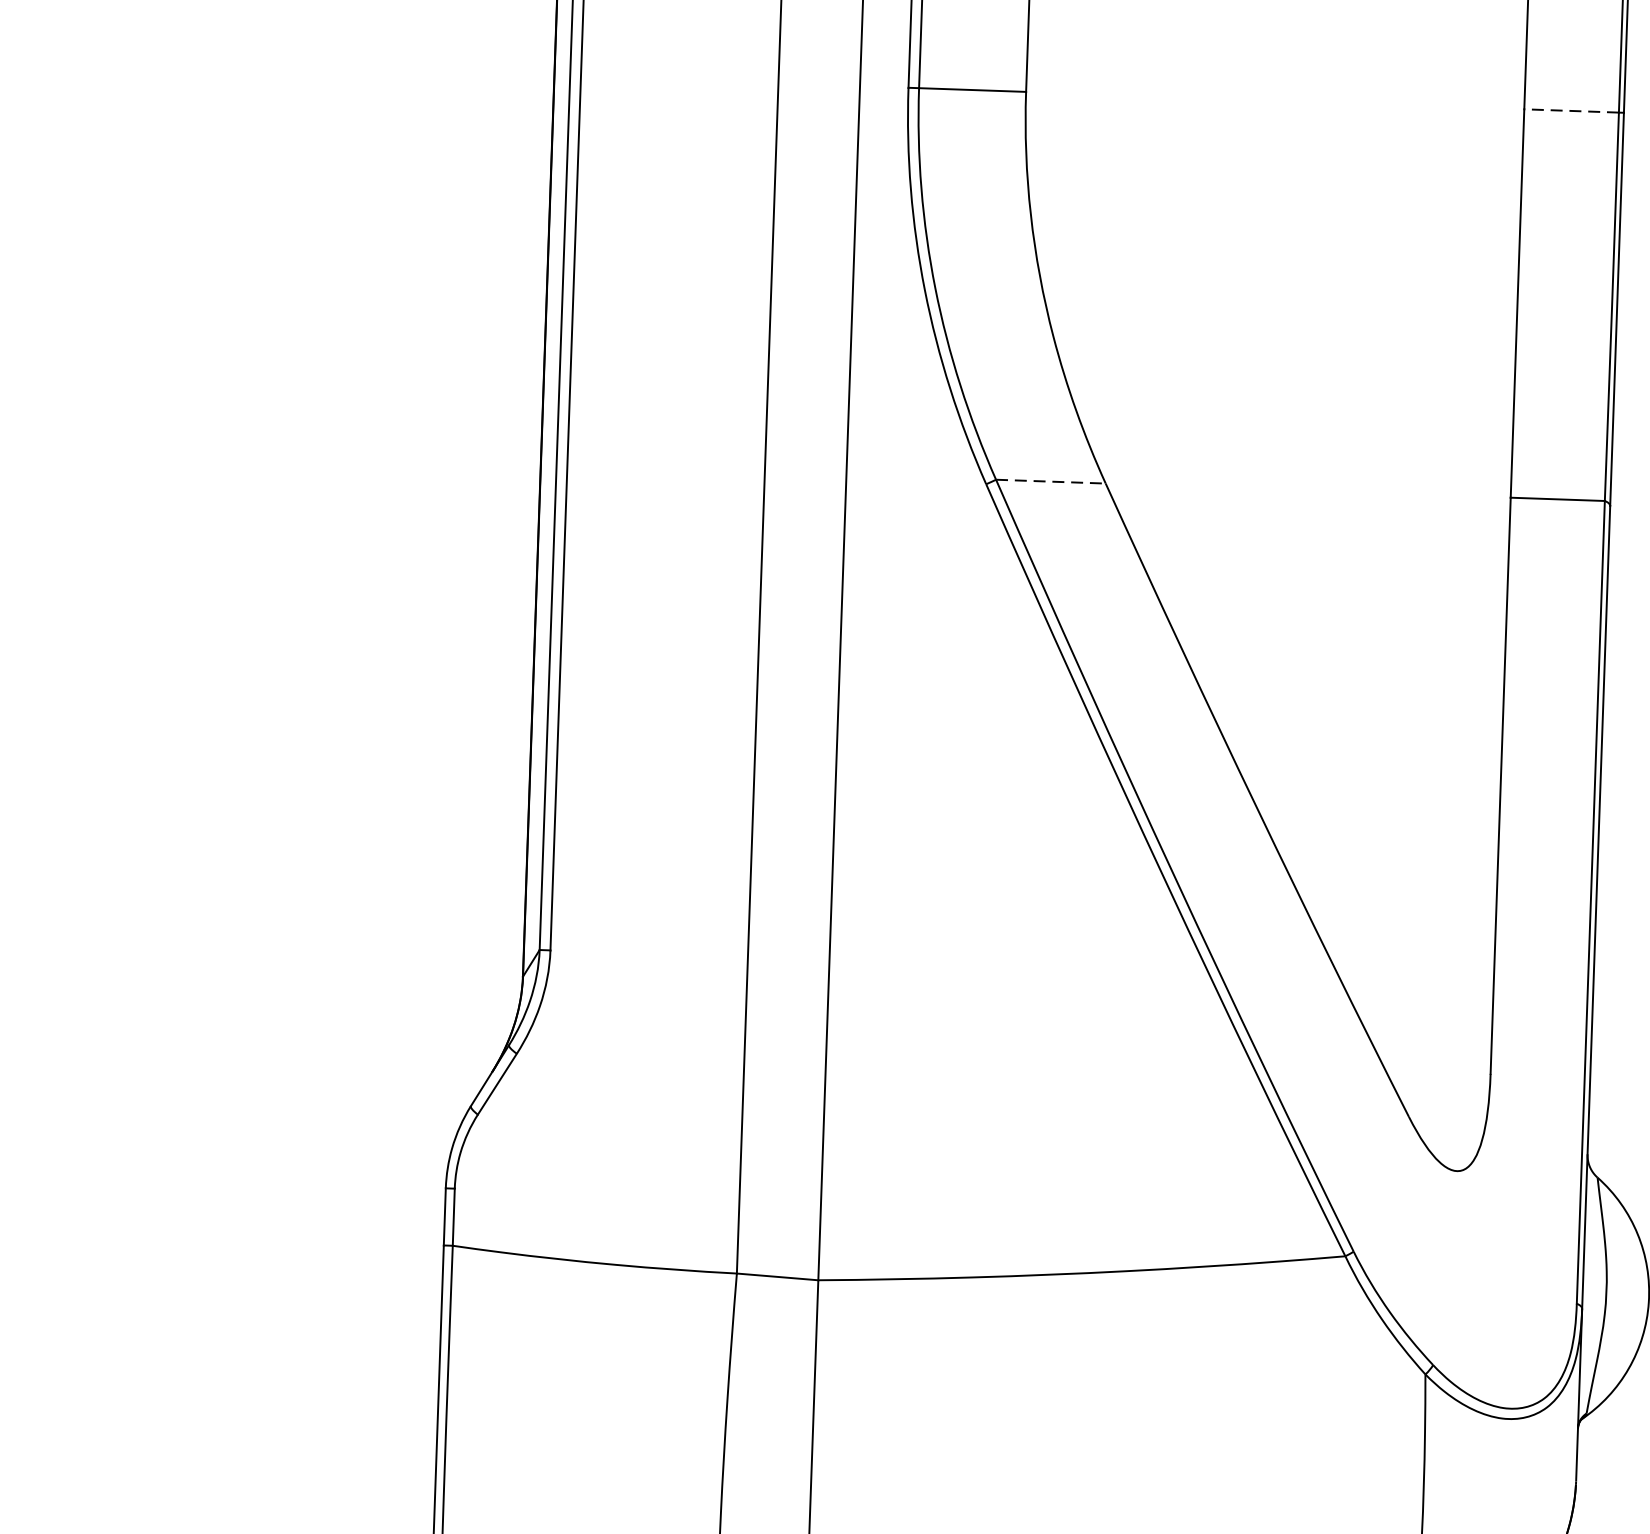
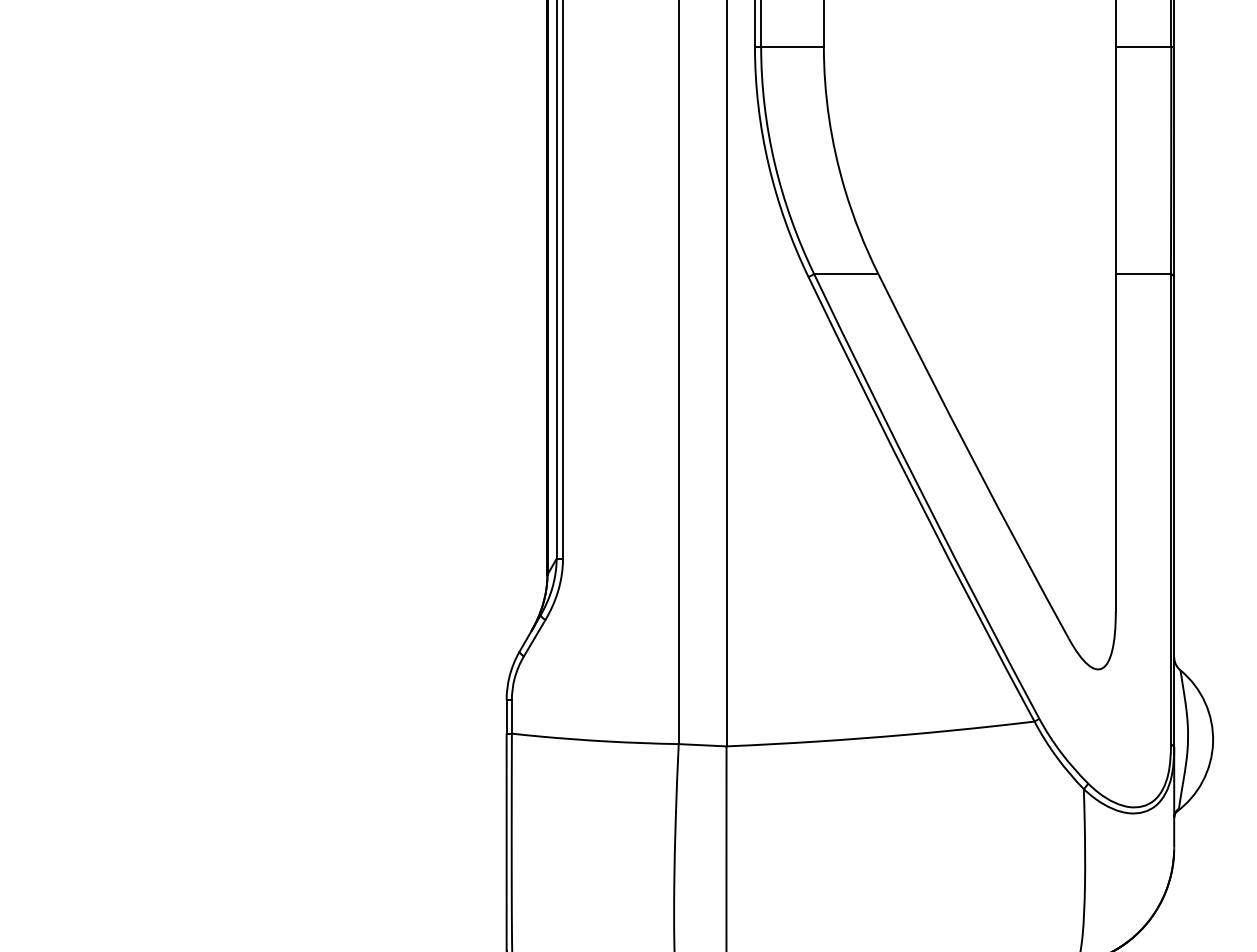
line: (1571, 110) -> (1143, 46), dashed -> solid
line: (1051, 482) -> (846, 274), dashed -> solid

